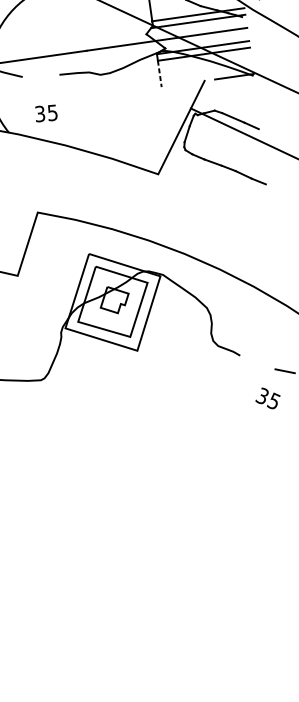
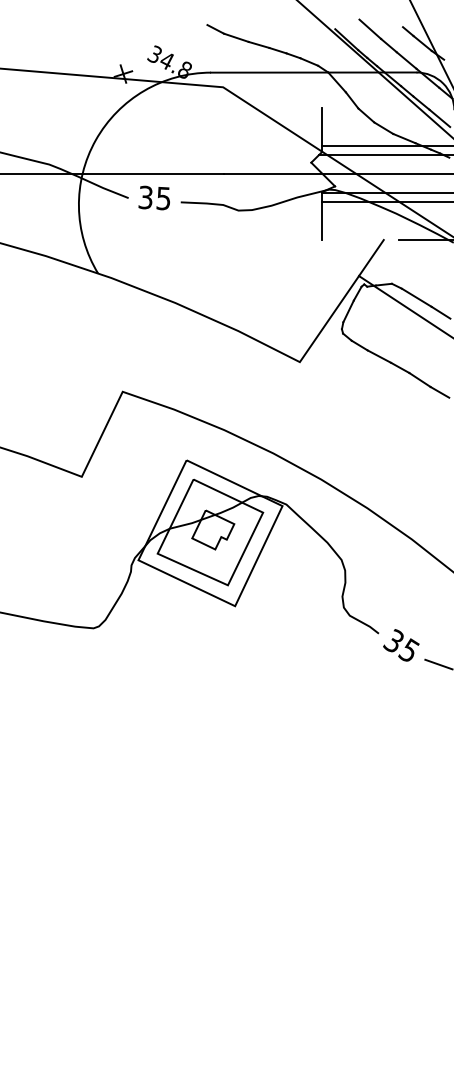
line: (160, 74) -> (322, 221), dashed -> solid
text: (45, 113) -> (153, 197), moved
text: (268, 398) -> (401, 645), moved

